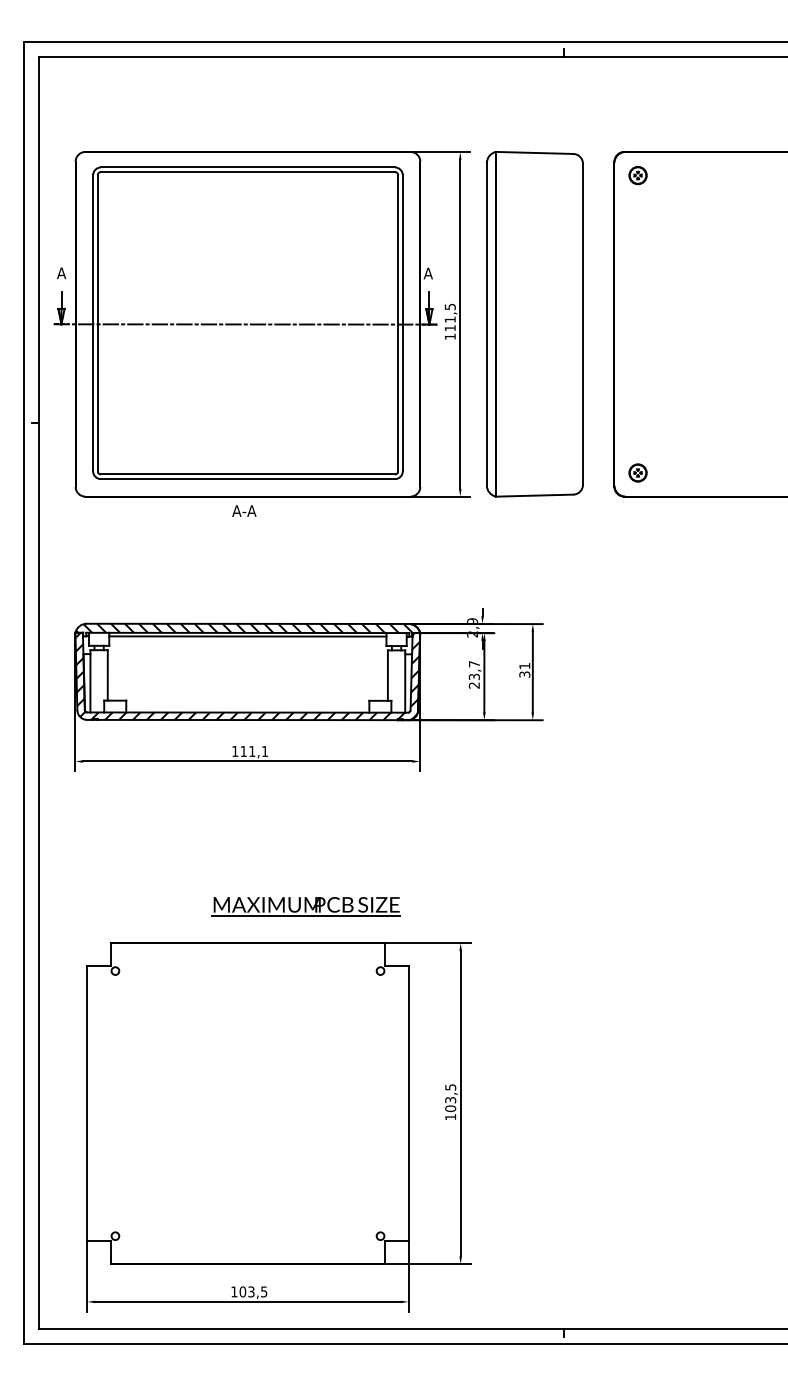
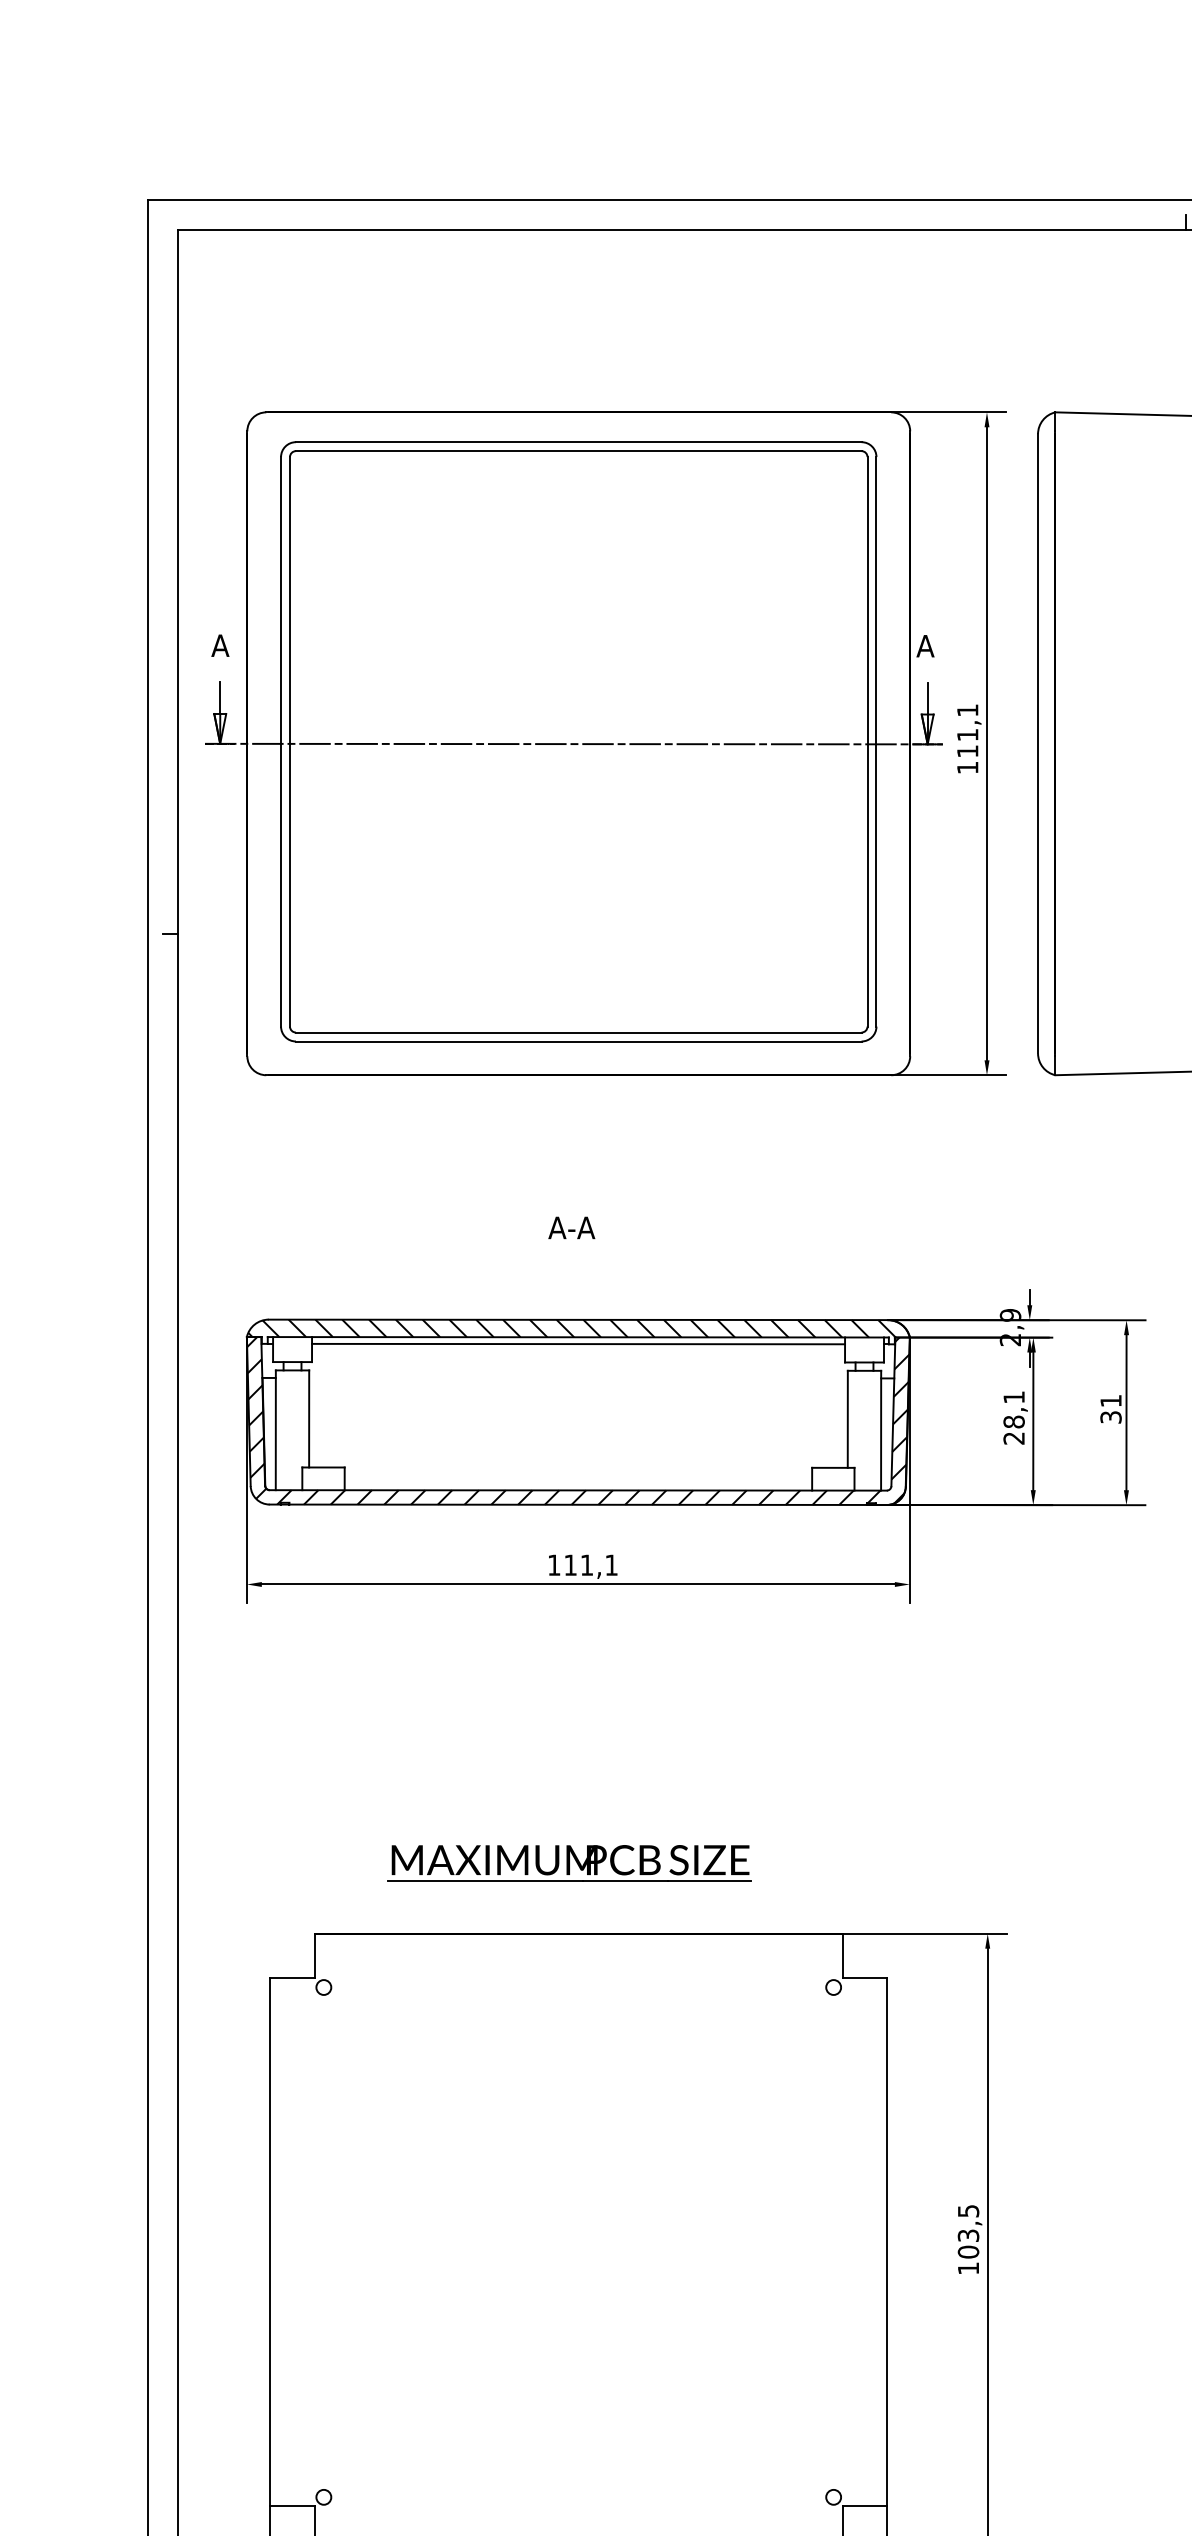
text: (449, 307) -> (966, 711), 111,5 -> 111,1
text: (244, 510) -> (572, 1226), moved
text: (474, 670) -> (1014, 1409), 23,7 -> 28,1
part: (305, 906) -> (568, 1863), moved

